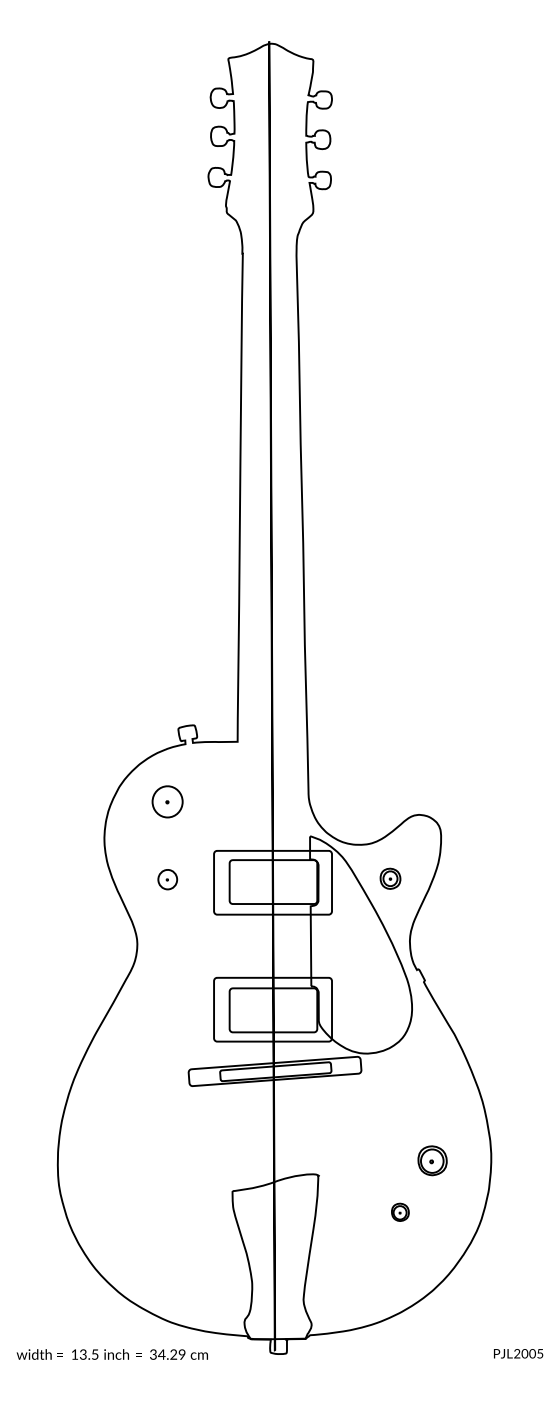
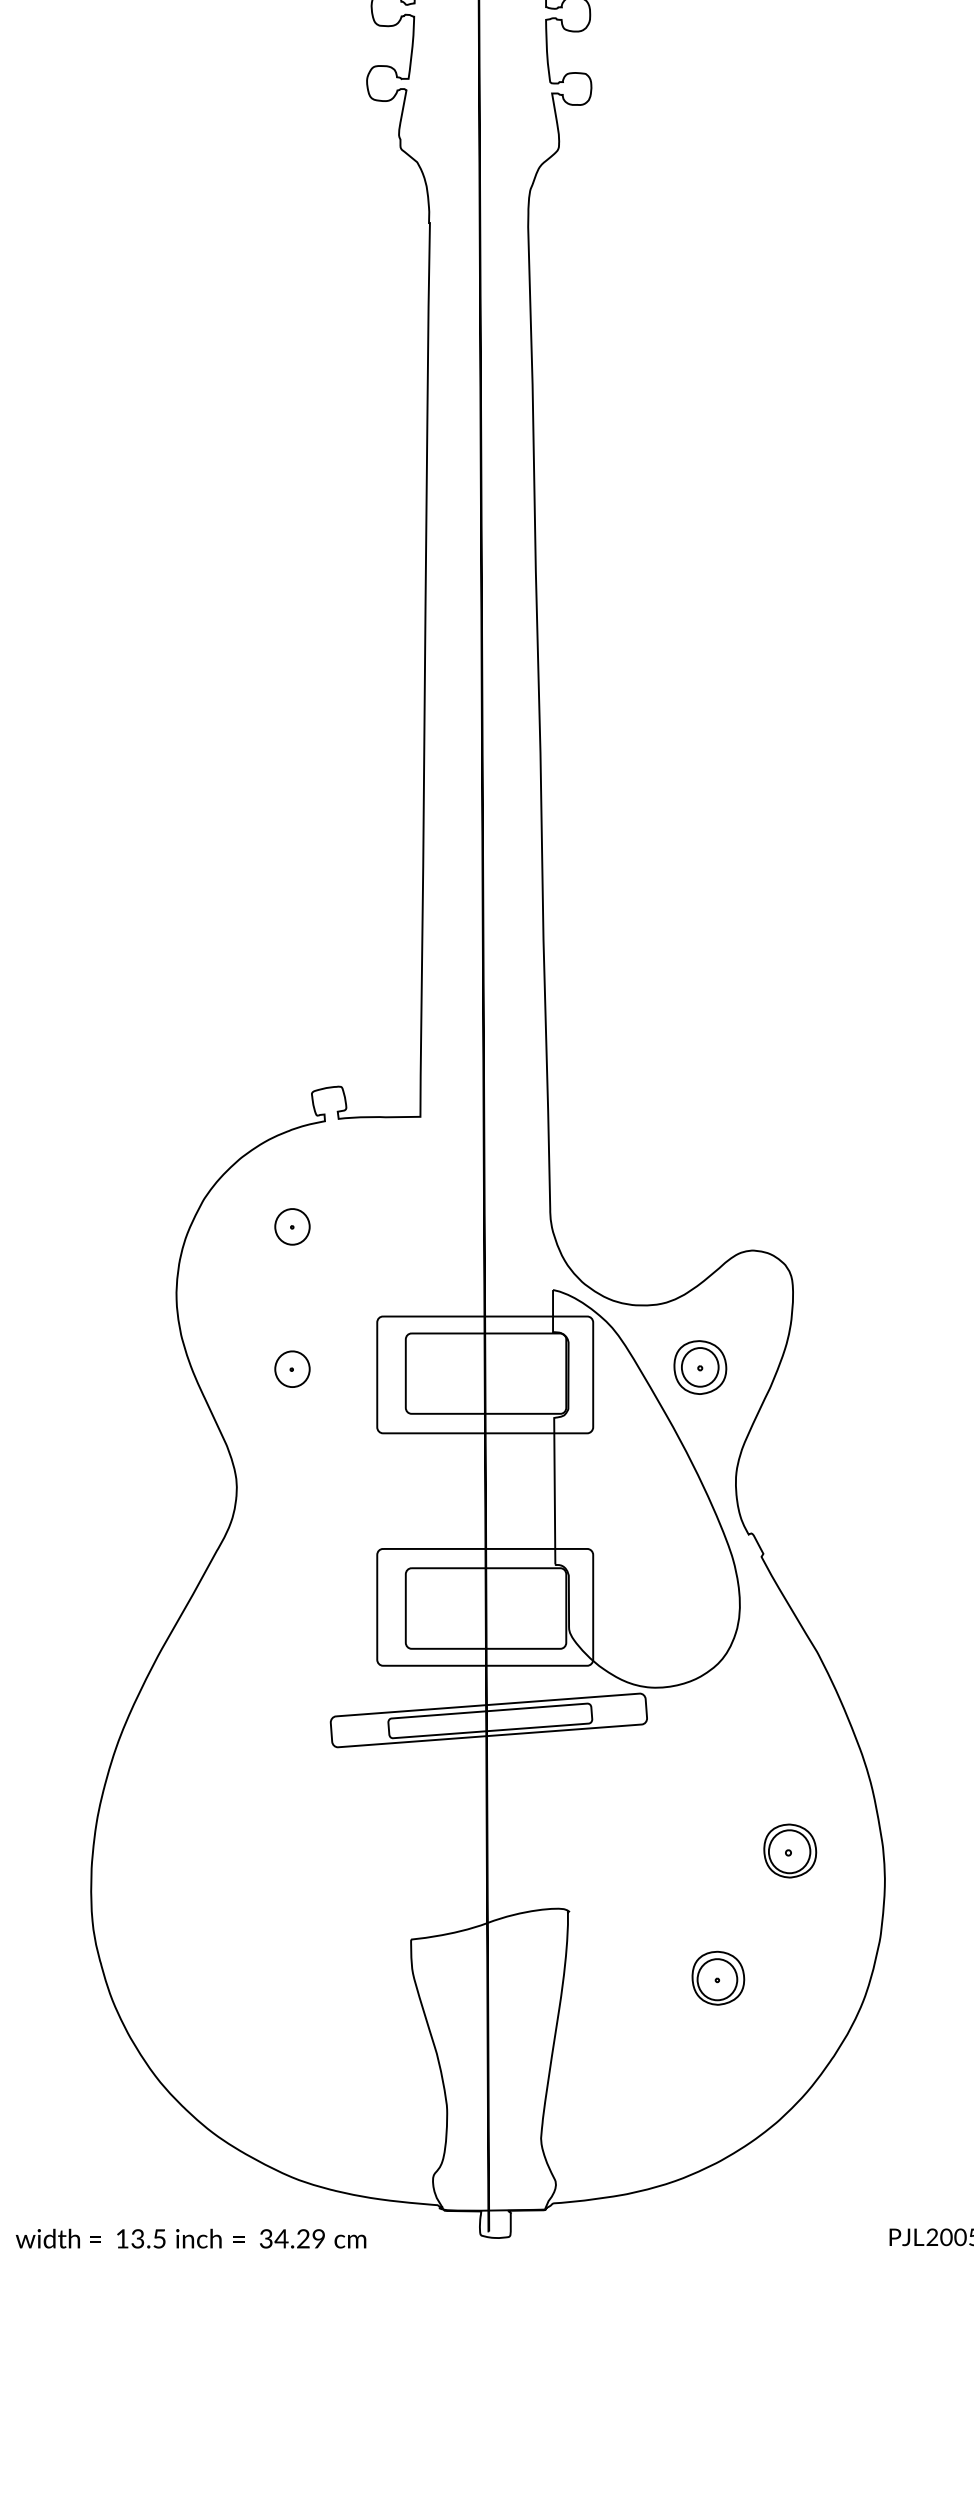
part: (167, 801) -> (291, 1226), size x0.62
part: (390, 878) -> (700, 1367), size x1.43
part: (432, 1160) -> (790, 1850), moved
part: (400, 1212) -> (718, 1978), size x1.67

